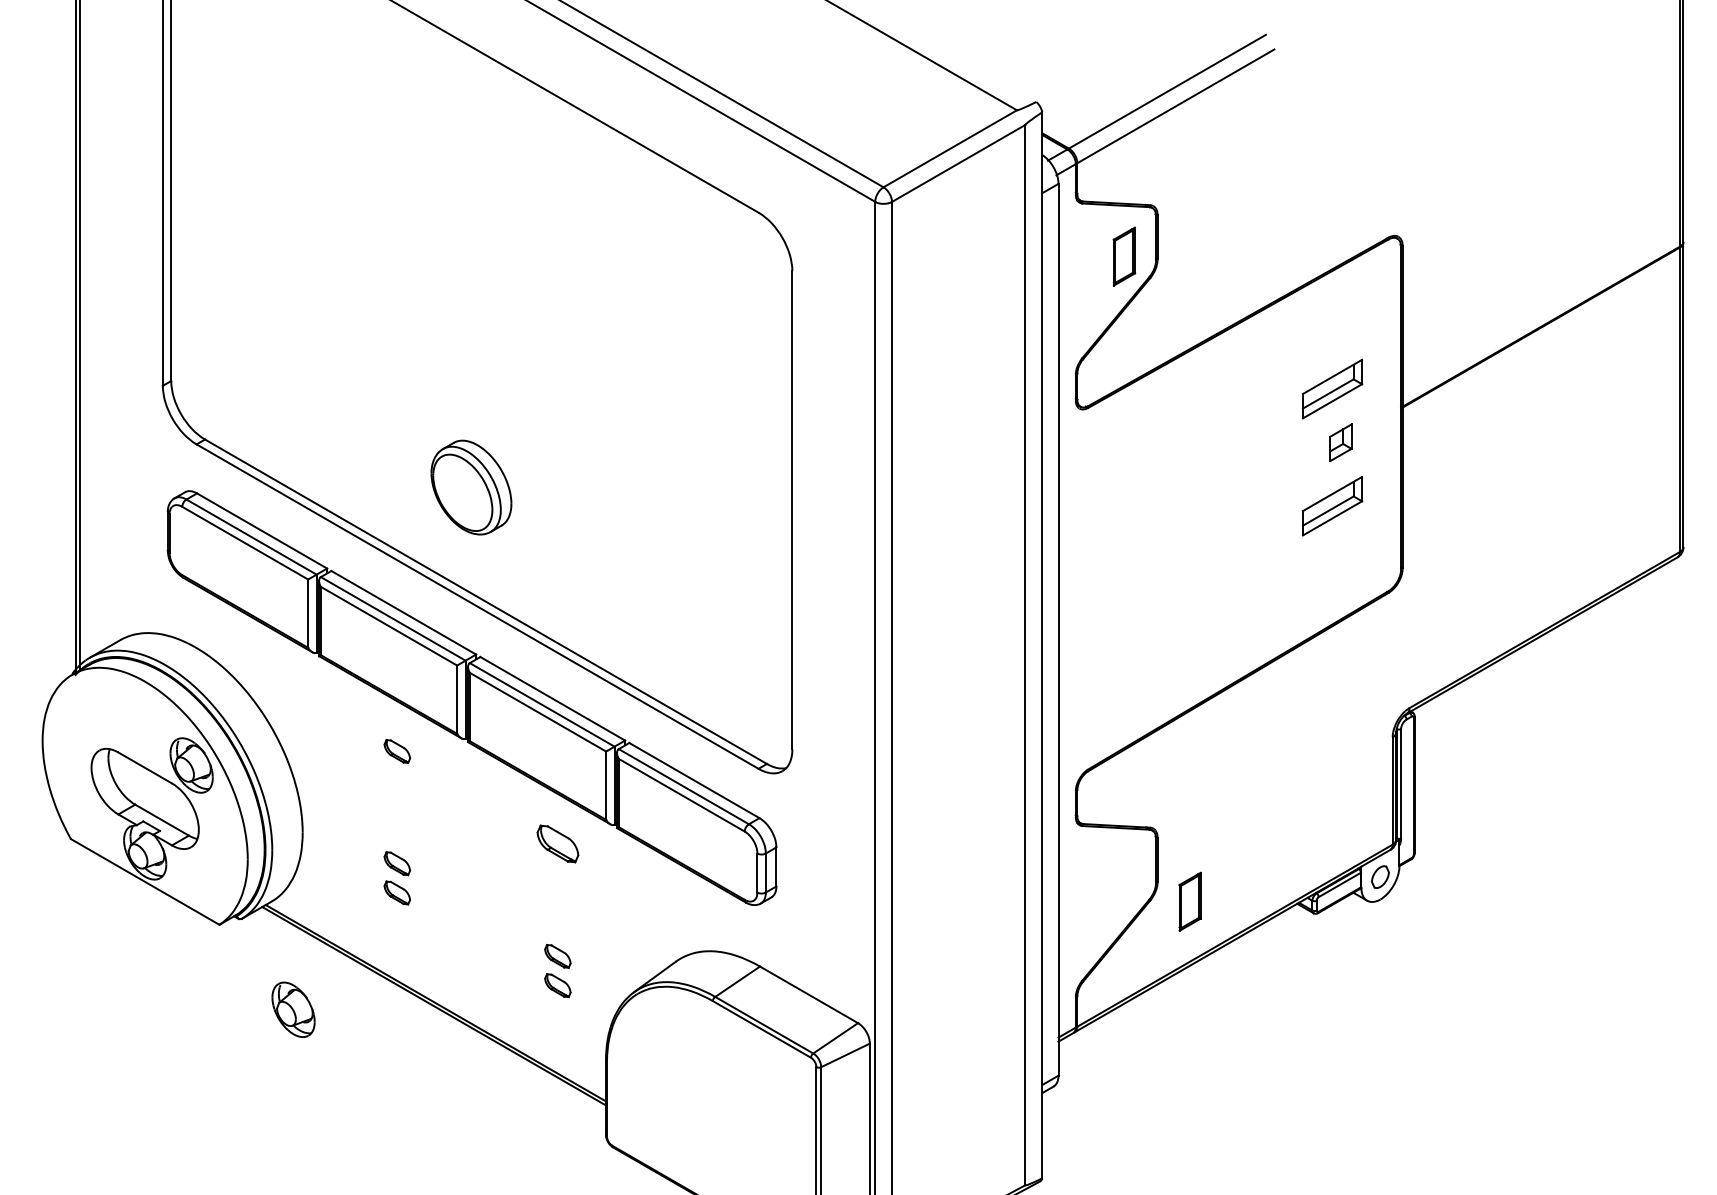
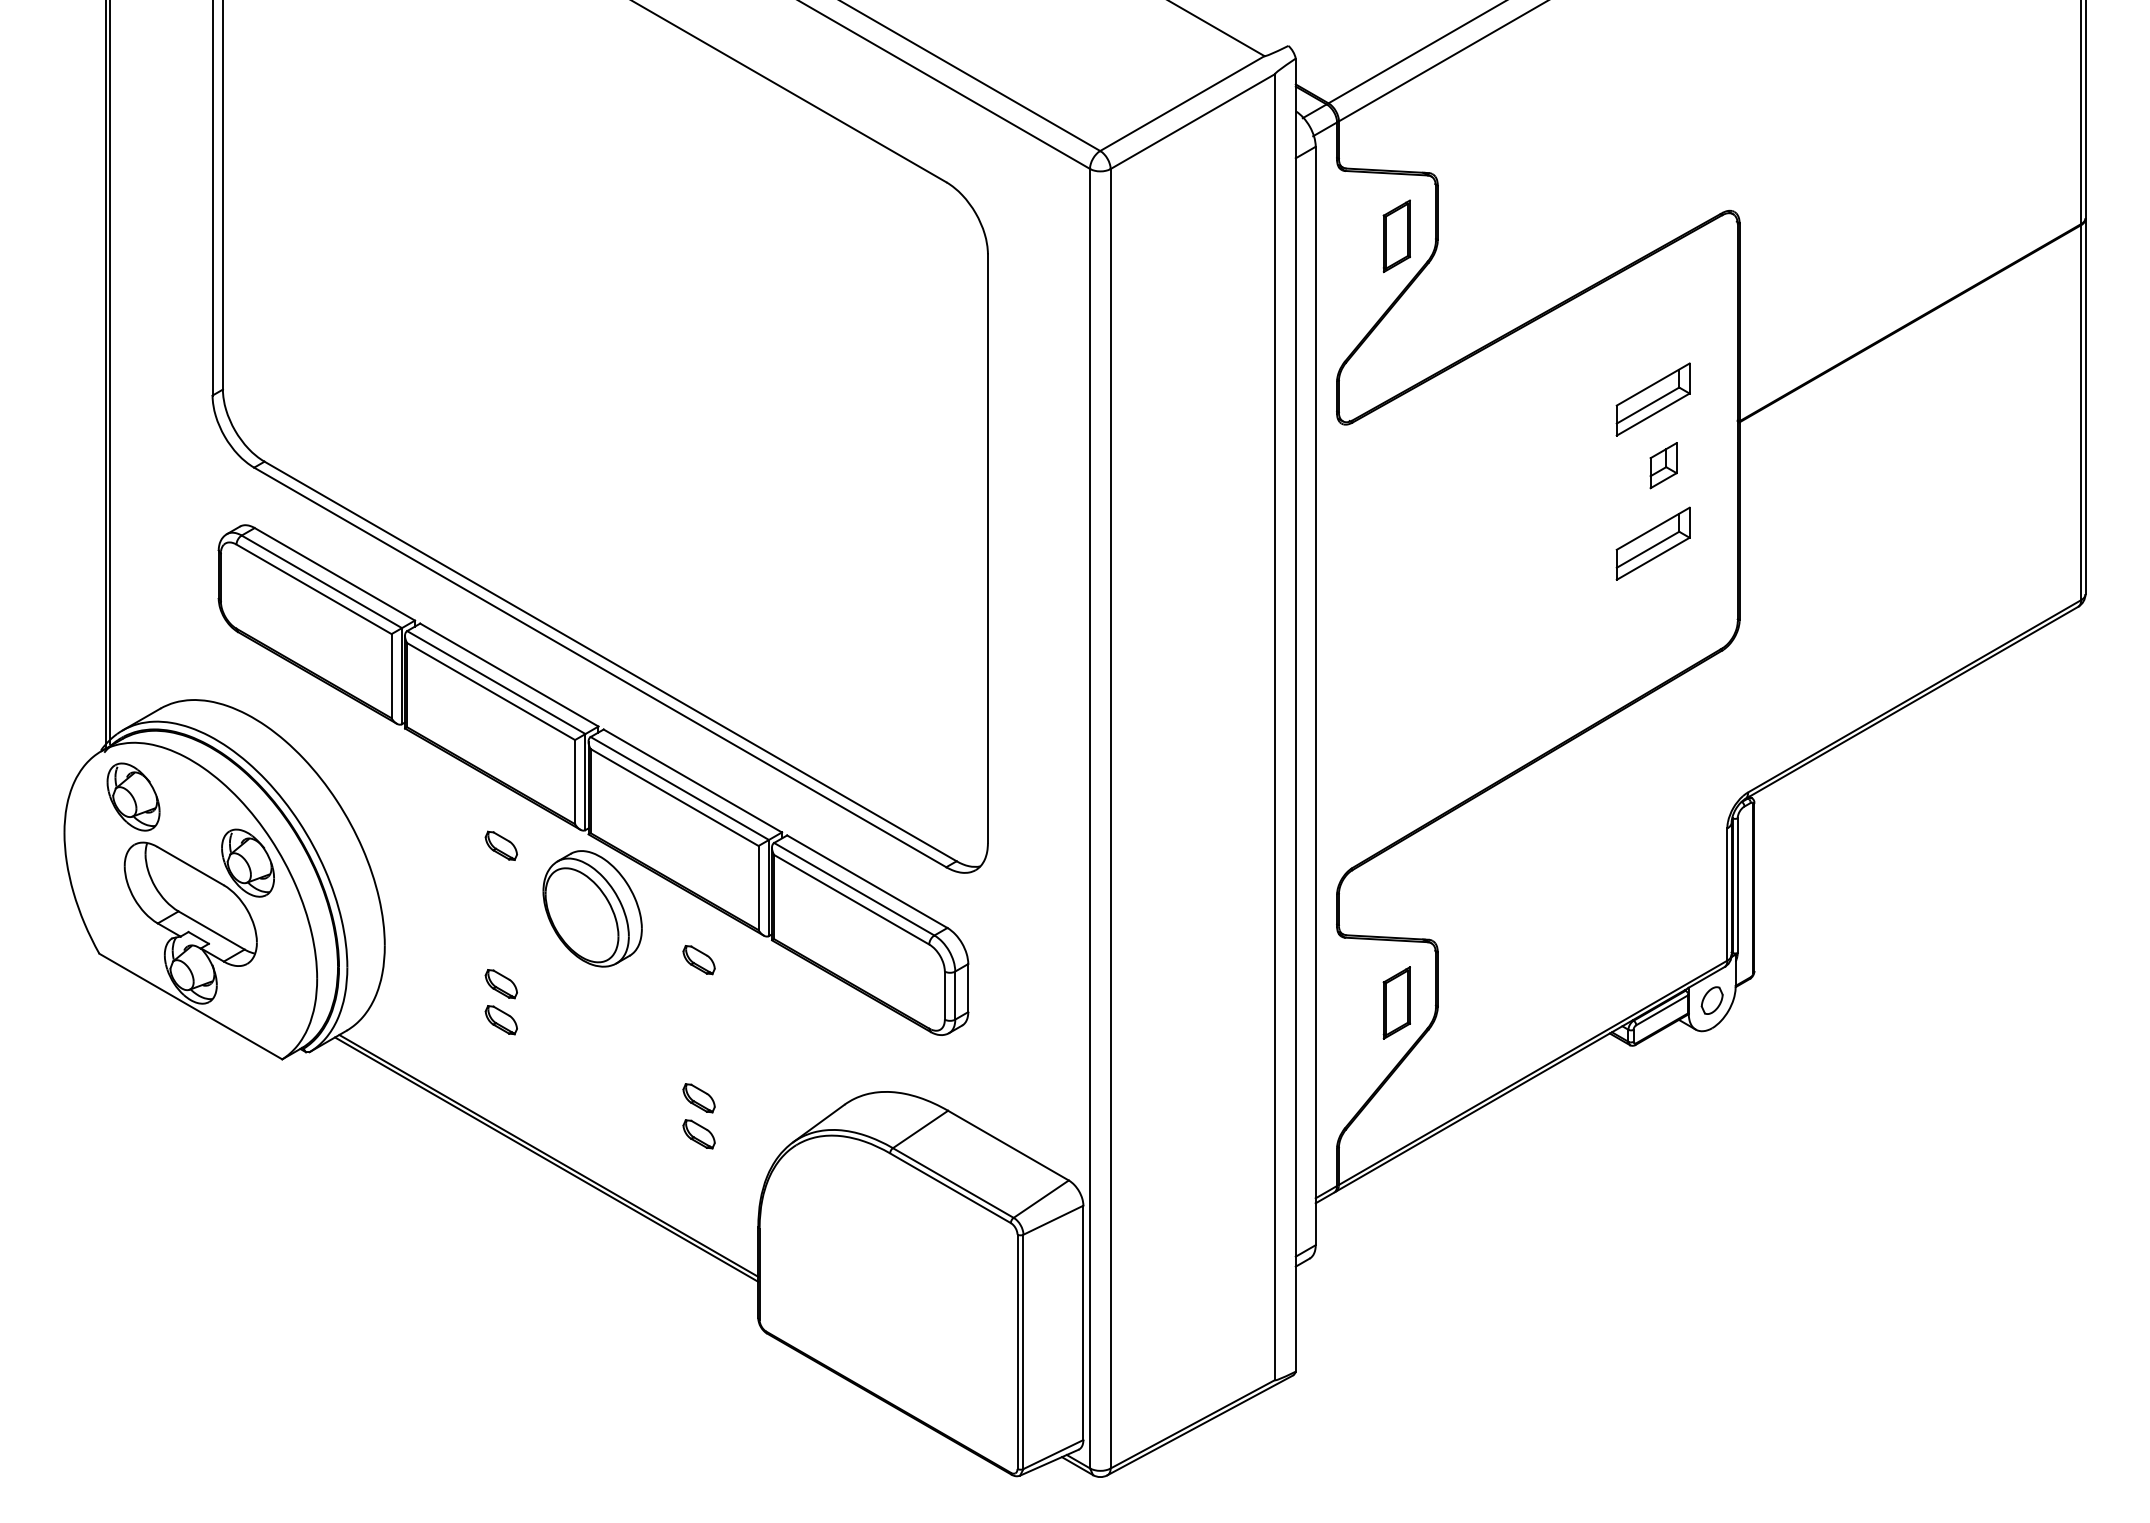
part: (471, 487) -> (592, 908), moved
part: (557, 844) -> (698, 960), size x0.62
part: (1189, 901) -> (1396, 1002), moved
part: (293, 1009) -> (133, 796), moved

